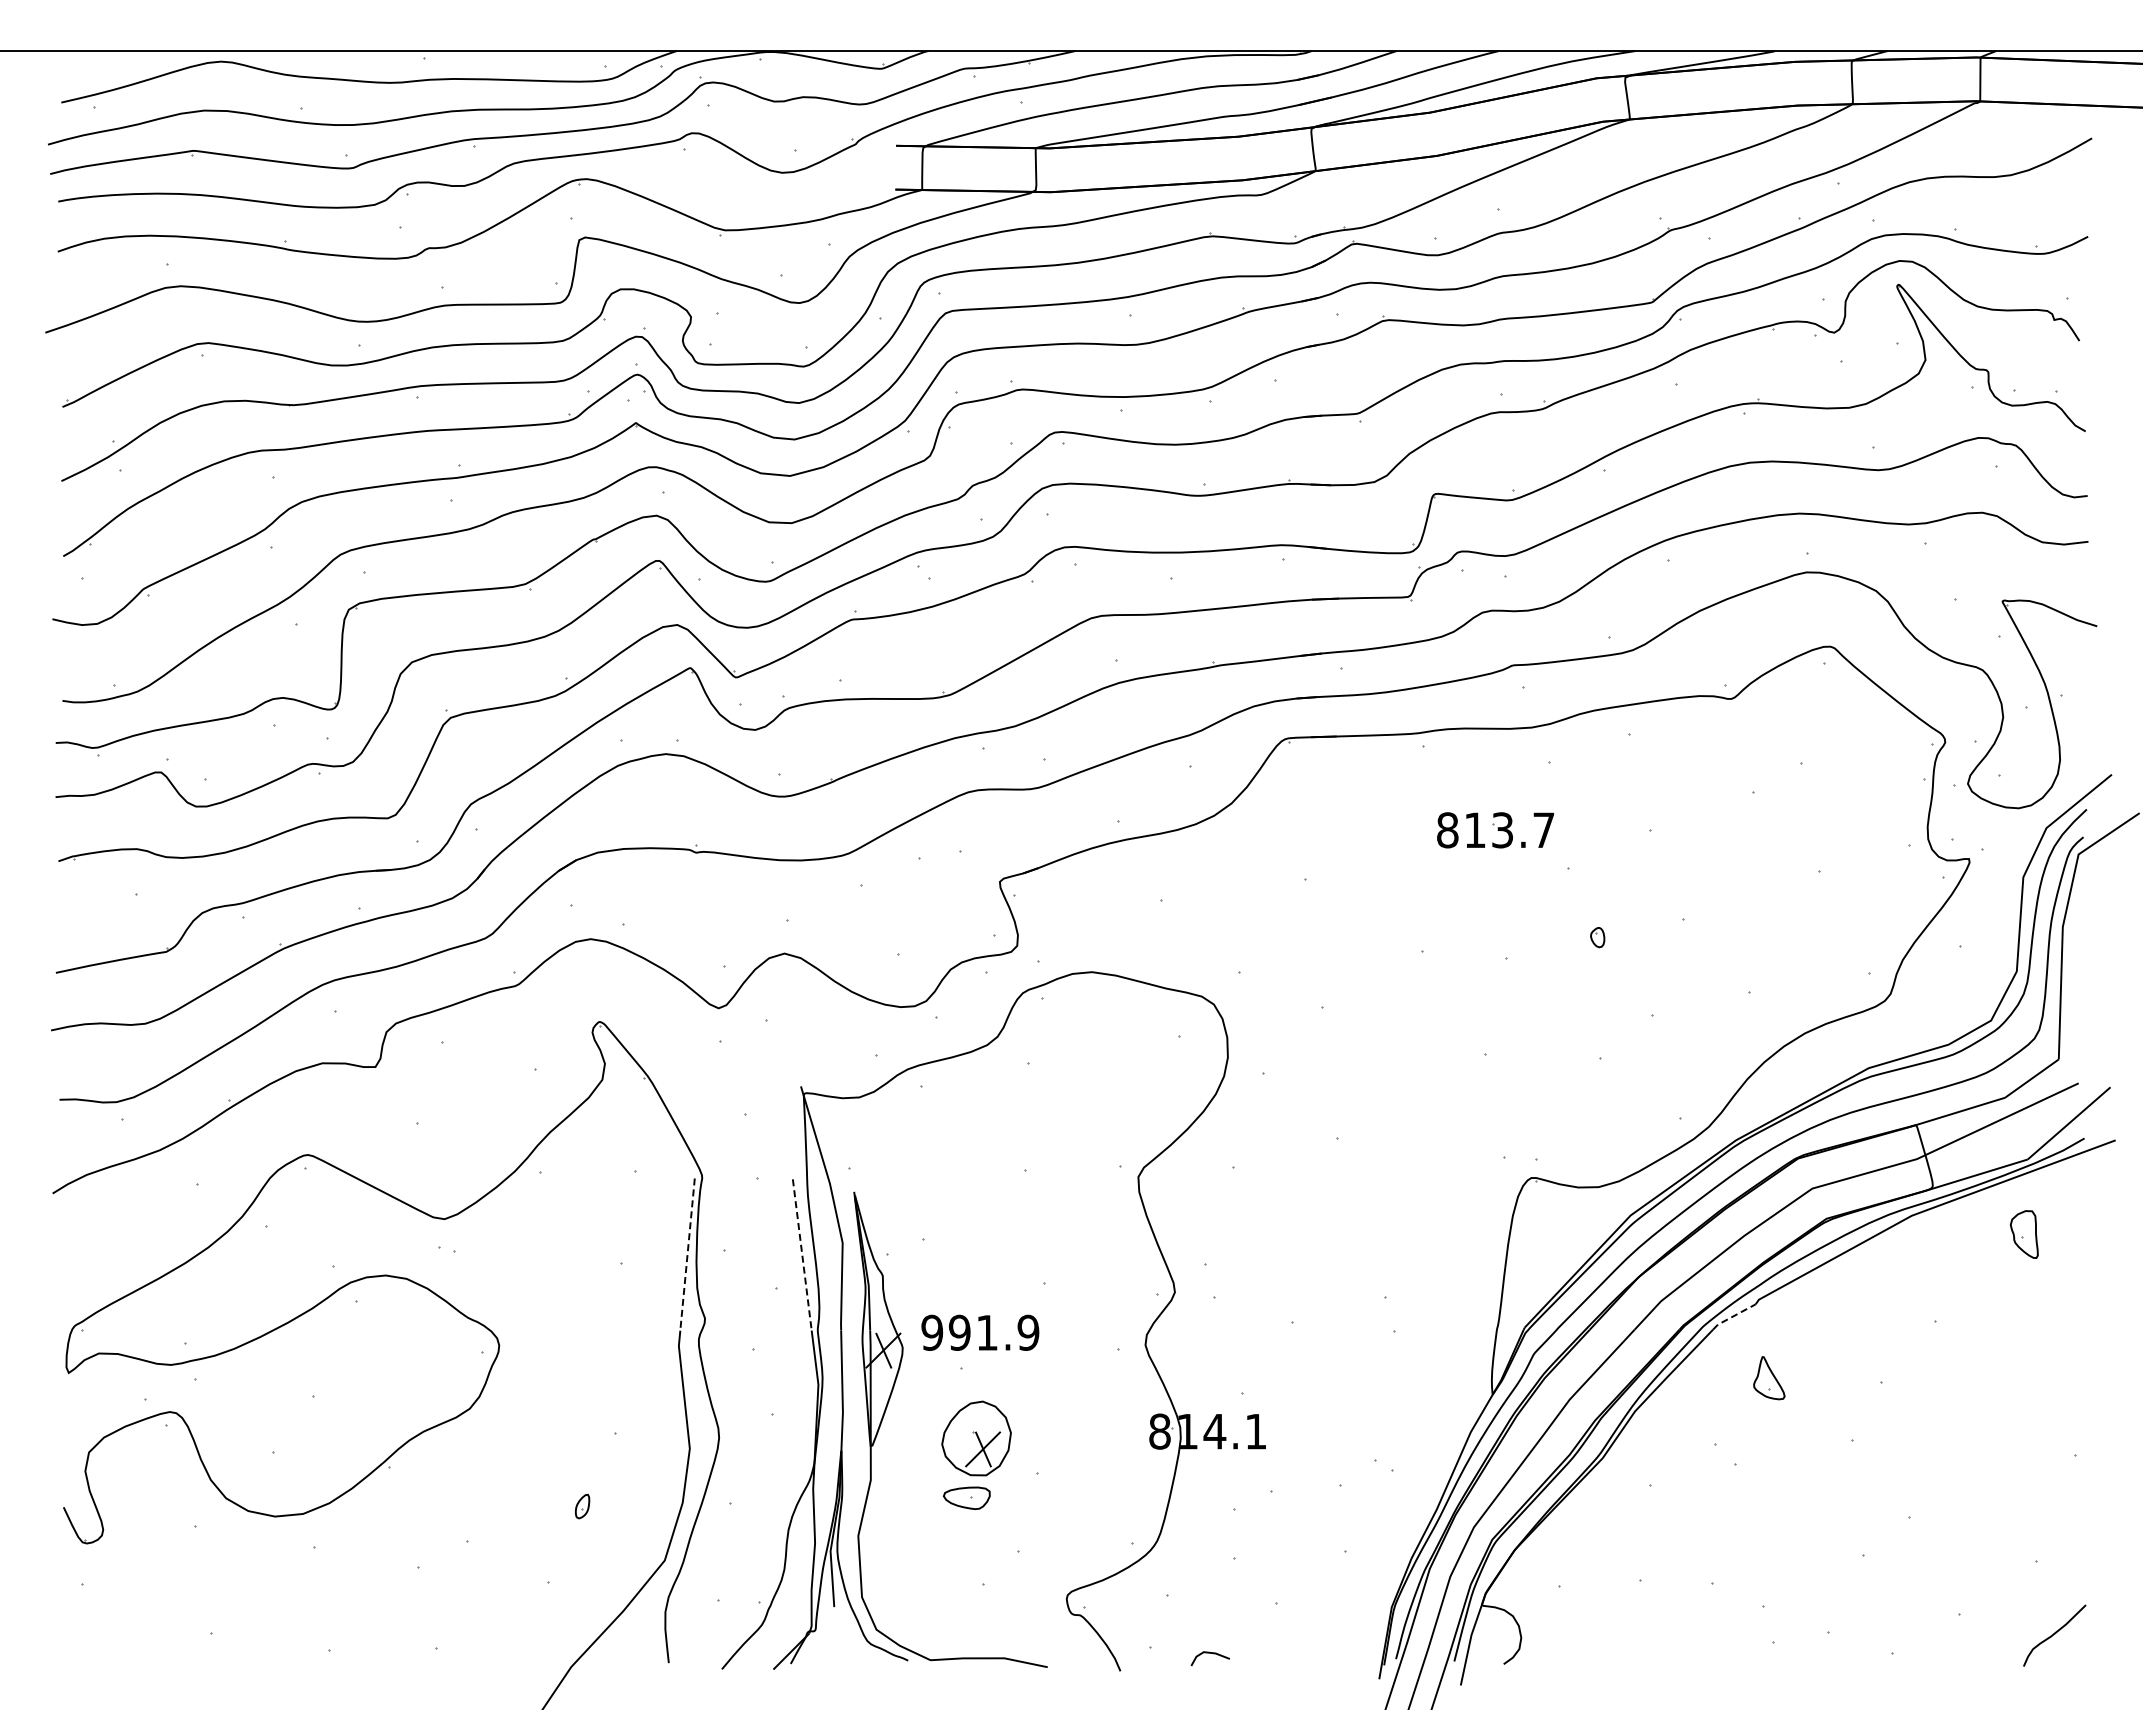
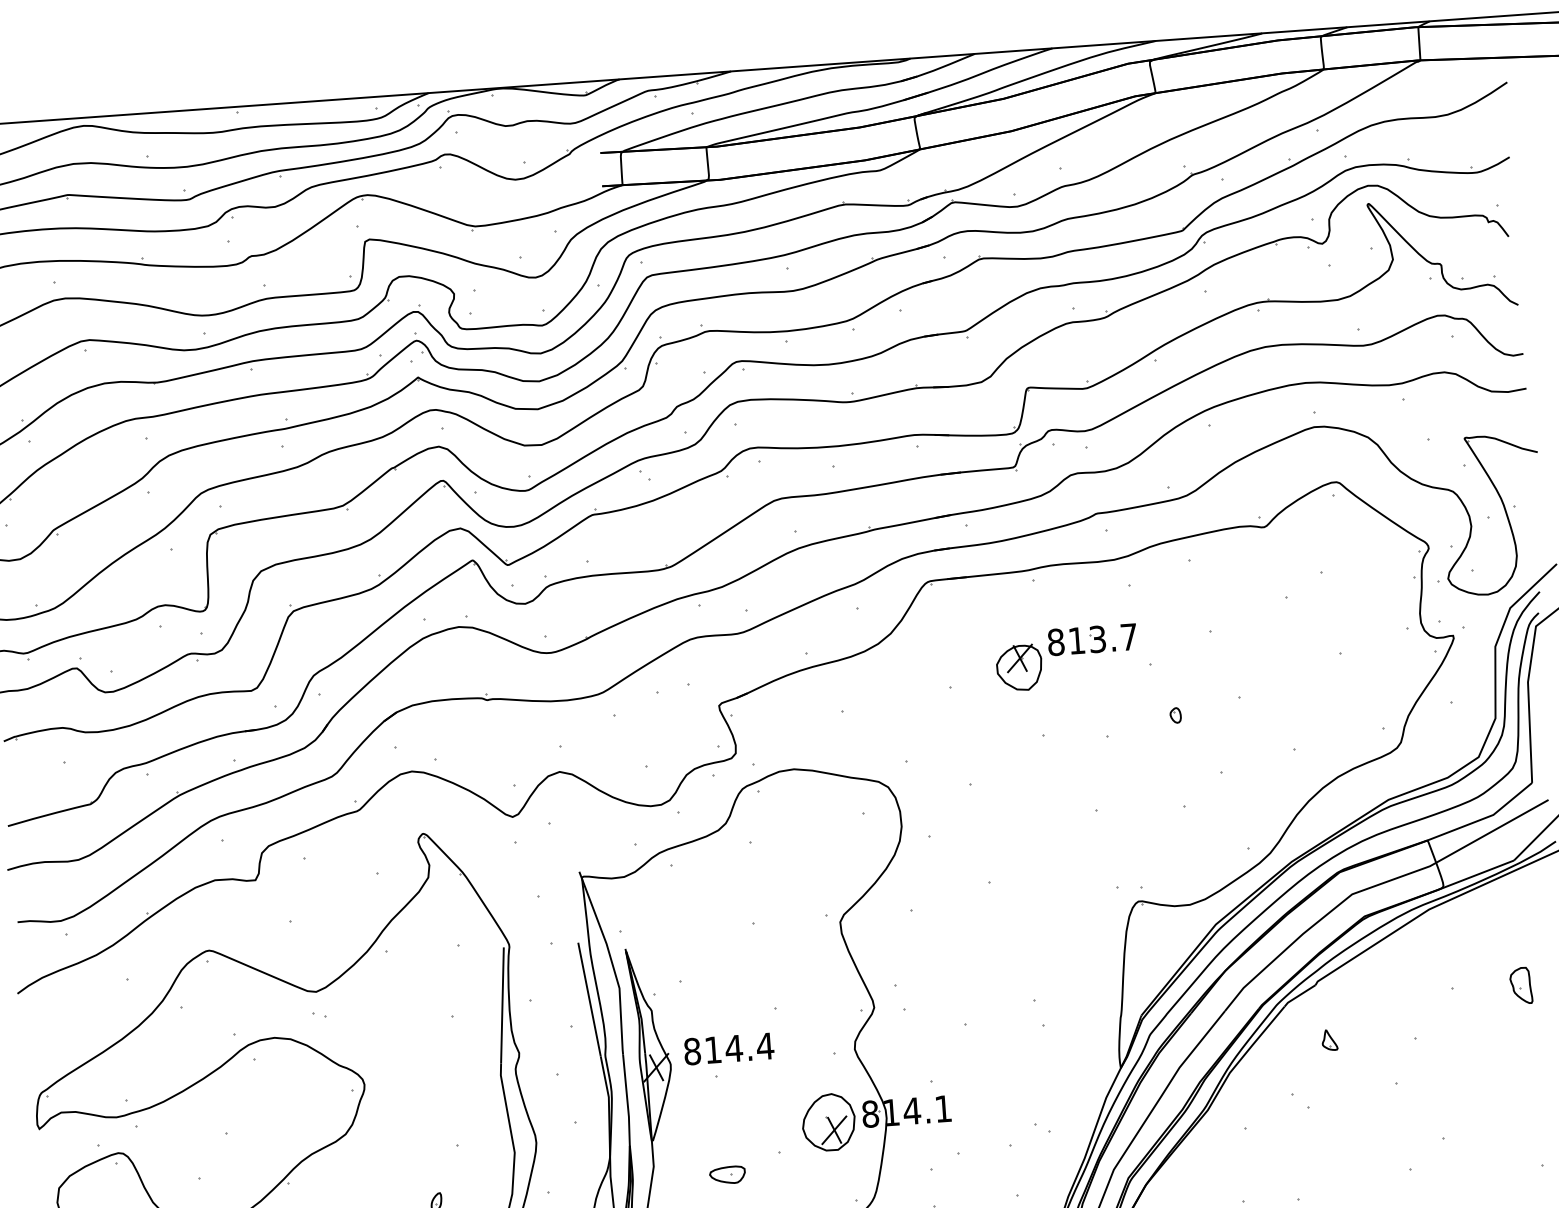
part: (1397, 860) -> (1019, 667), added
part: (2024, 1234) -> (1521, 985), moved
line: (687, 1255) -> (502, 1006), dashed -> solid
line: (802, 1255) -> (589, 999), dashed -> solid
line: (1733, 1316) -> (1299, 995), dashed -> solid
text: (980, 1332) -> (728, 1048), 991.9 -> 814.4
part: (1768, 1377) -> (1329, 1040), size x0.62
part: (976, 1438) -> (828, 1122), moved

